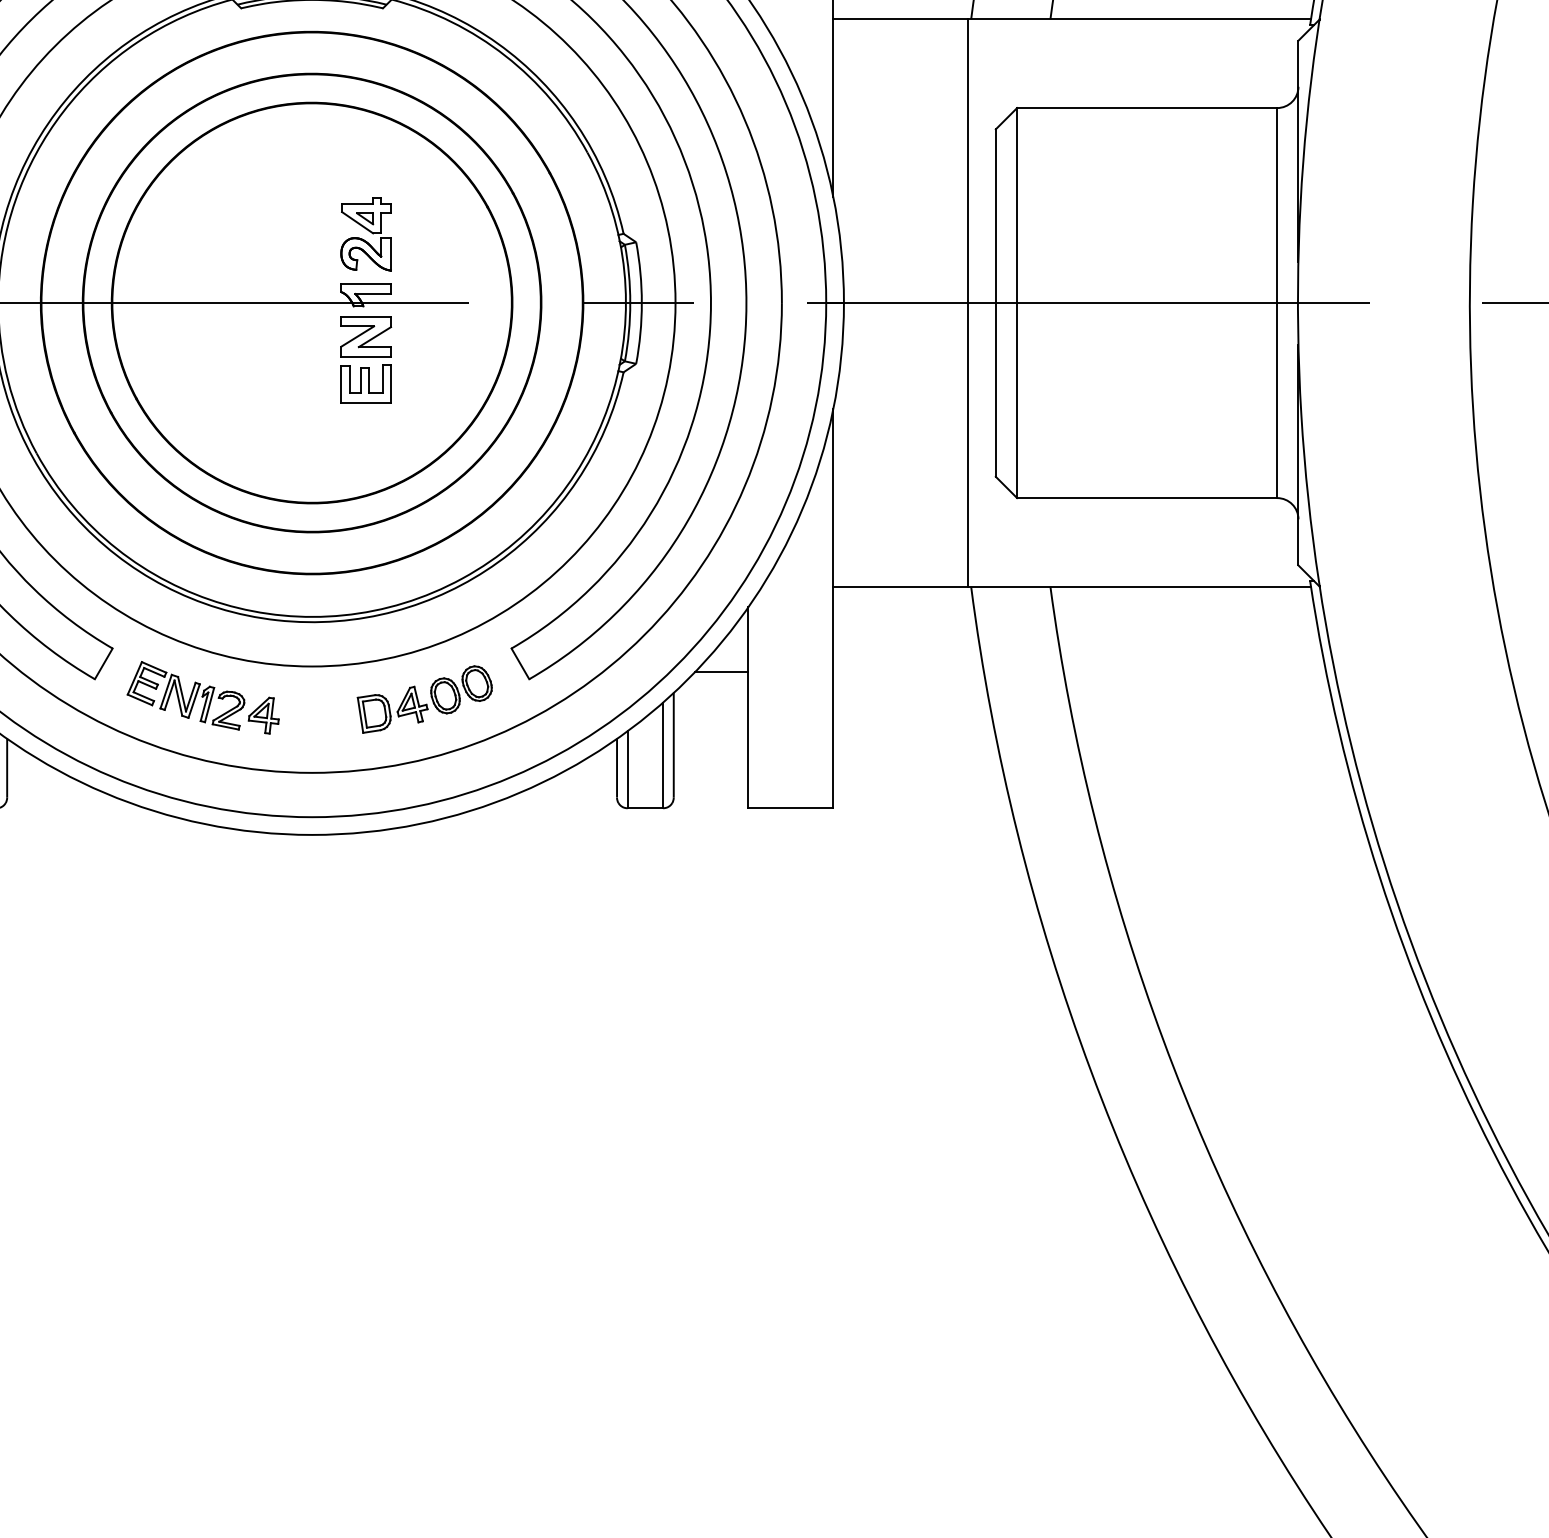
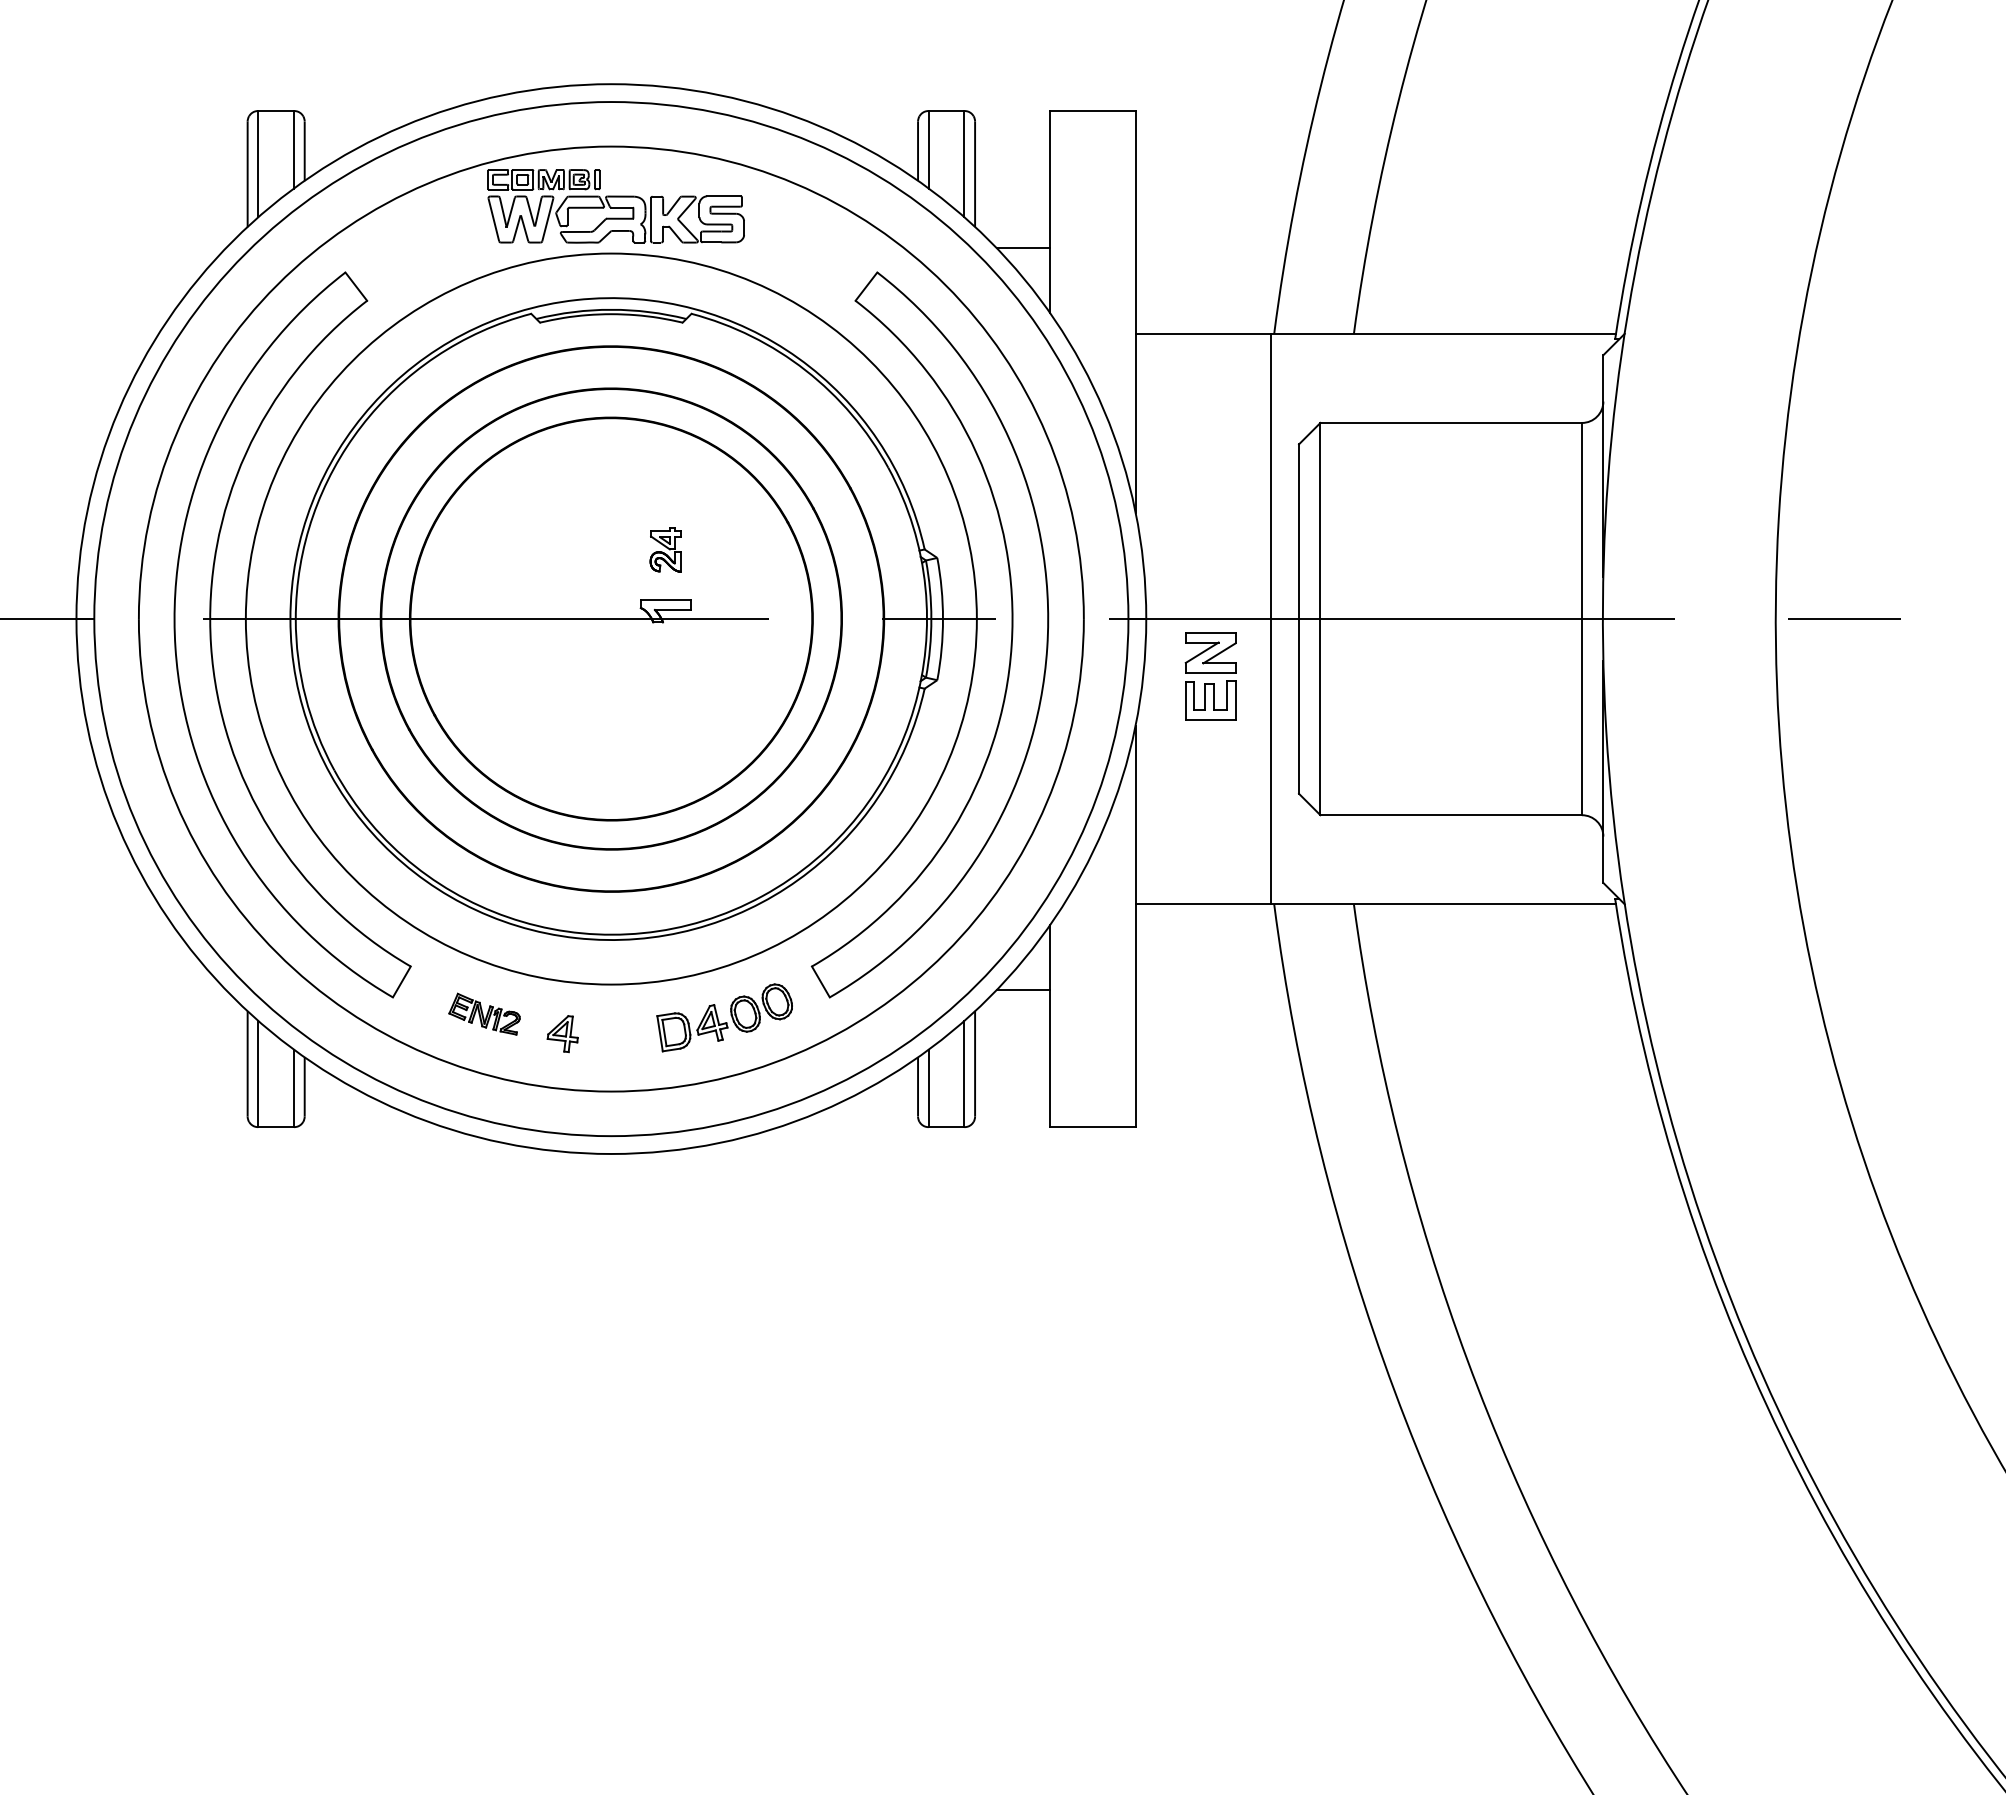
part: (365, 233) -> (665, 549), size x0.6
part: (365, 360) -> (1210, 676), moved
part: (185, 696) -> (484, 1014), size x0.6

